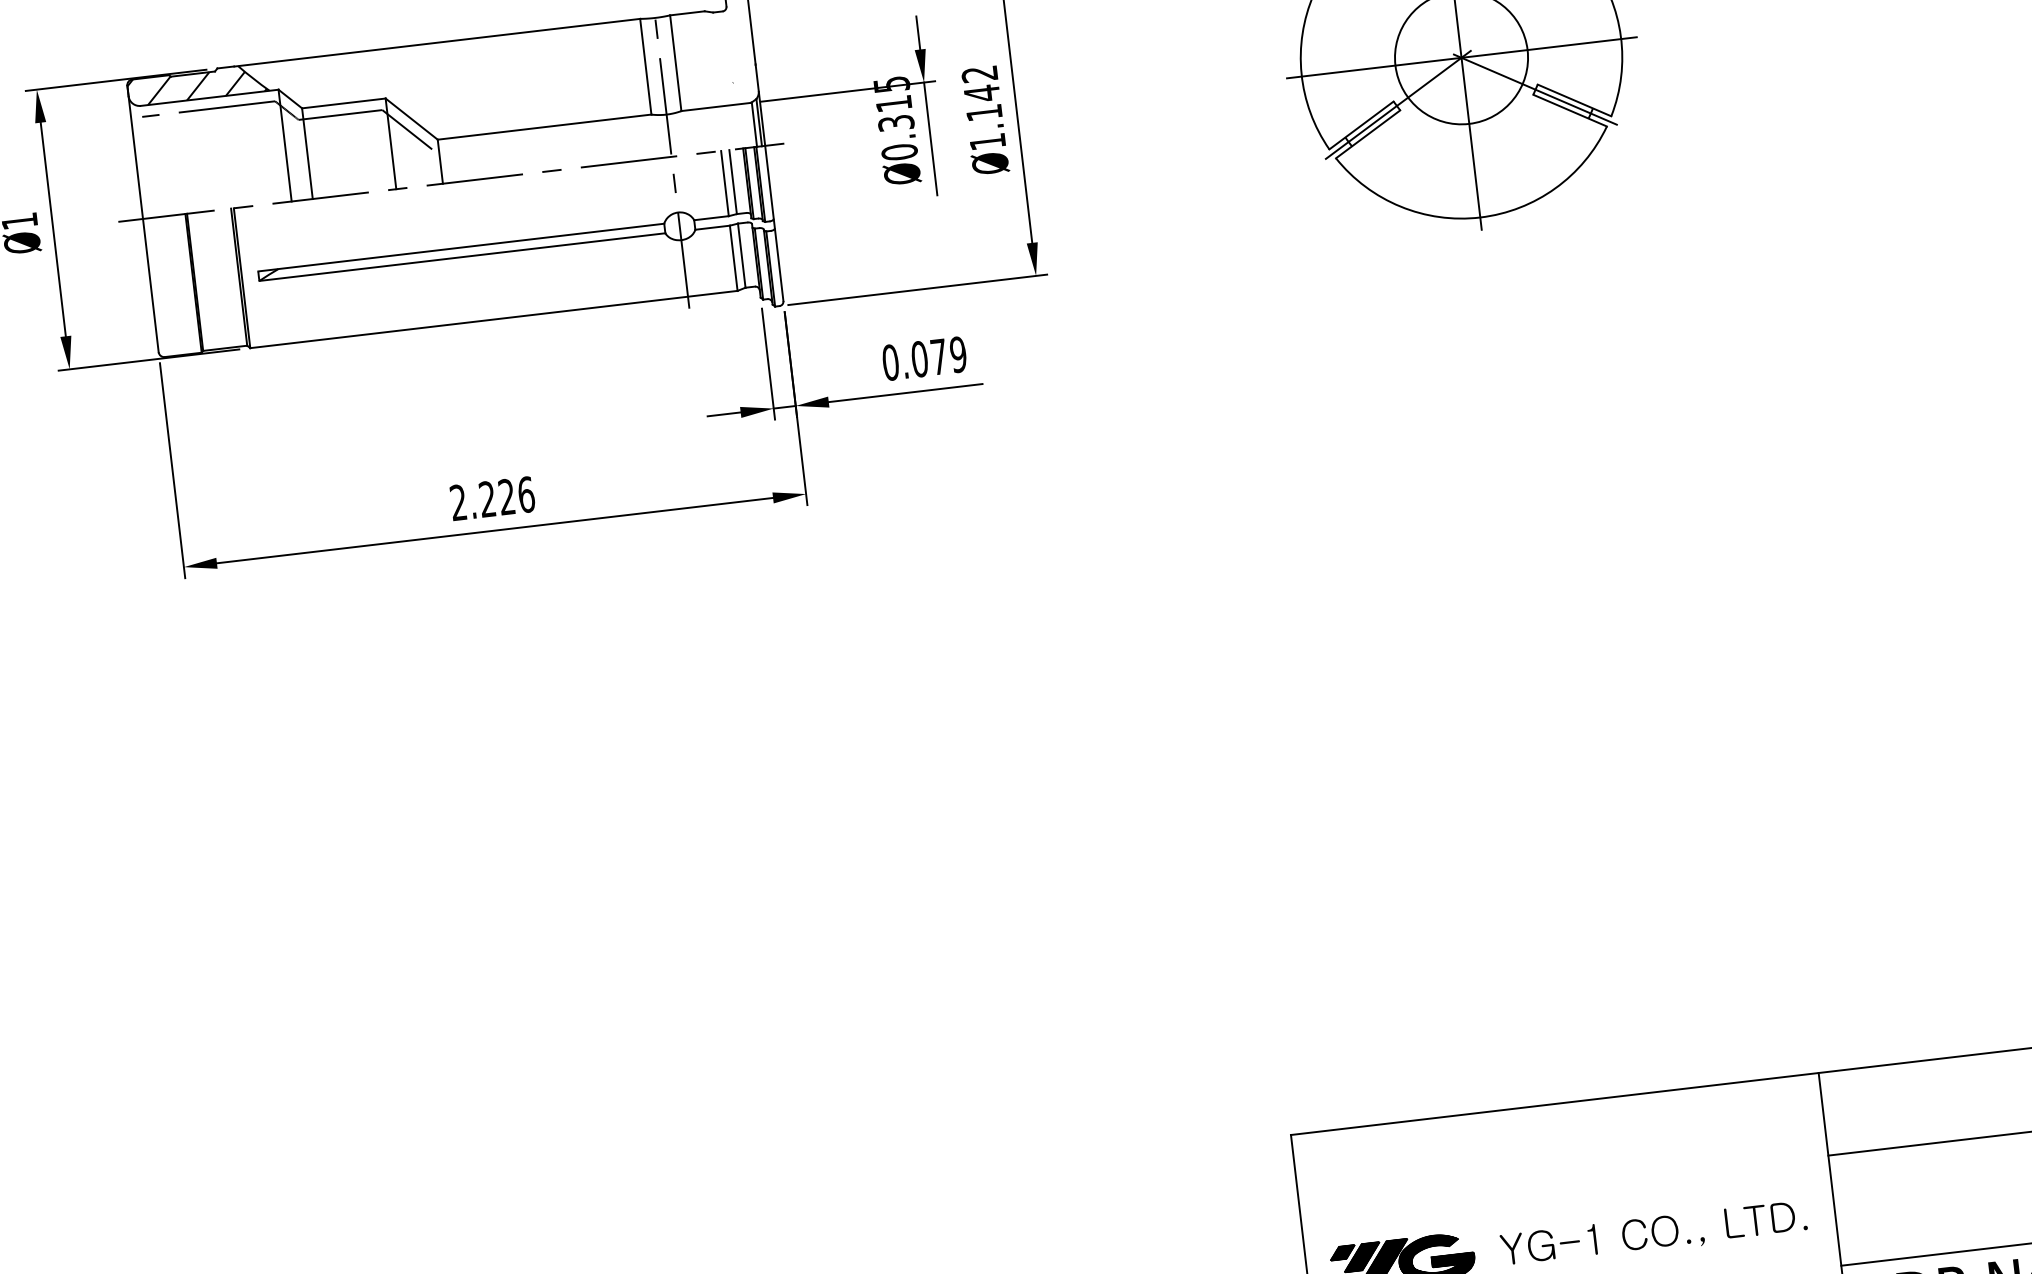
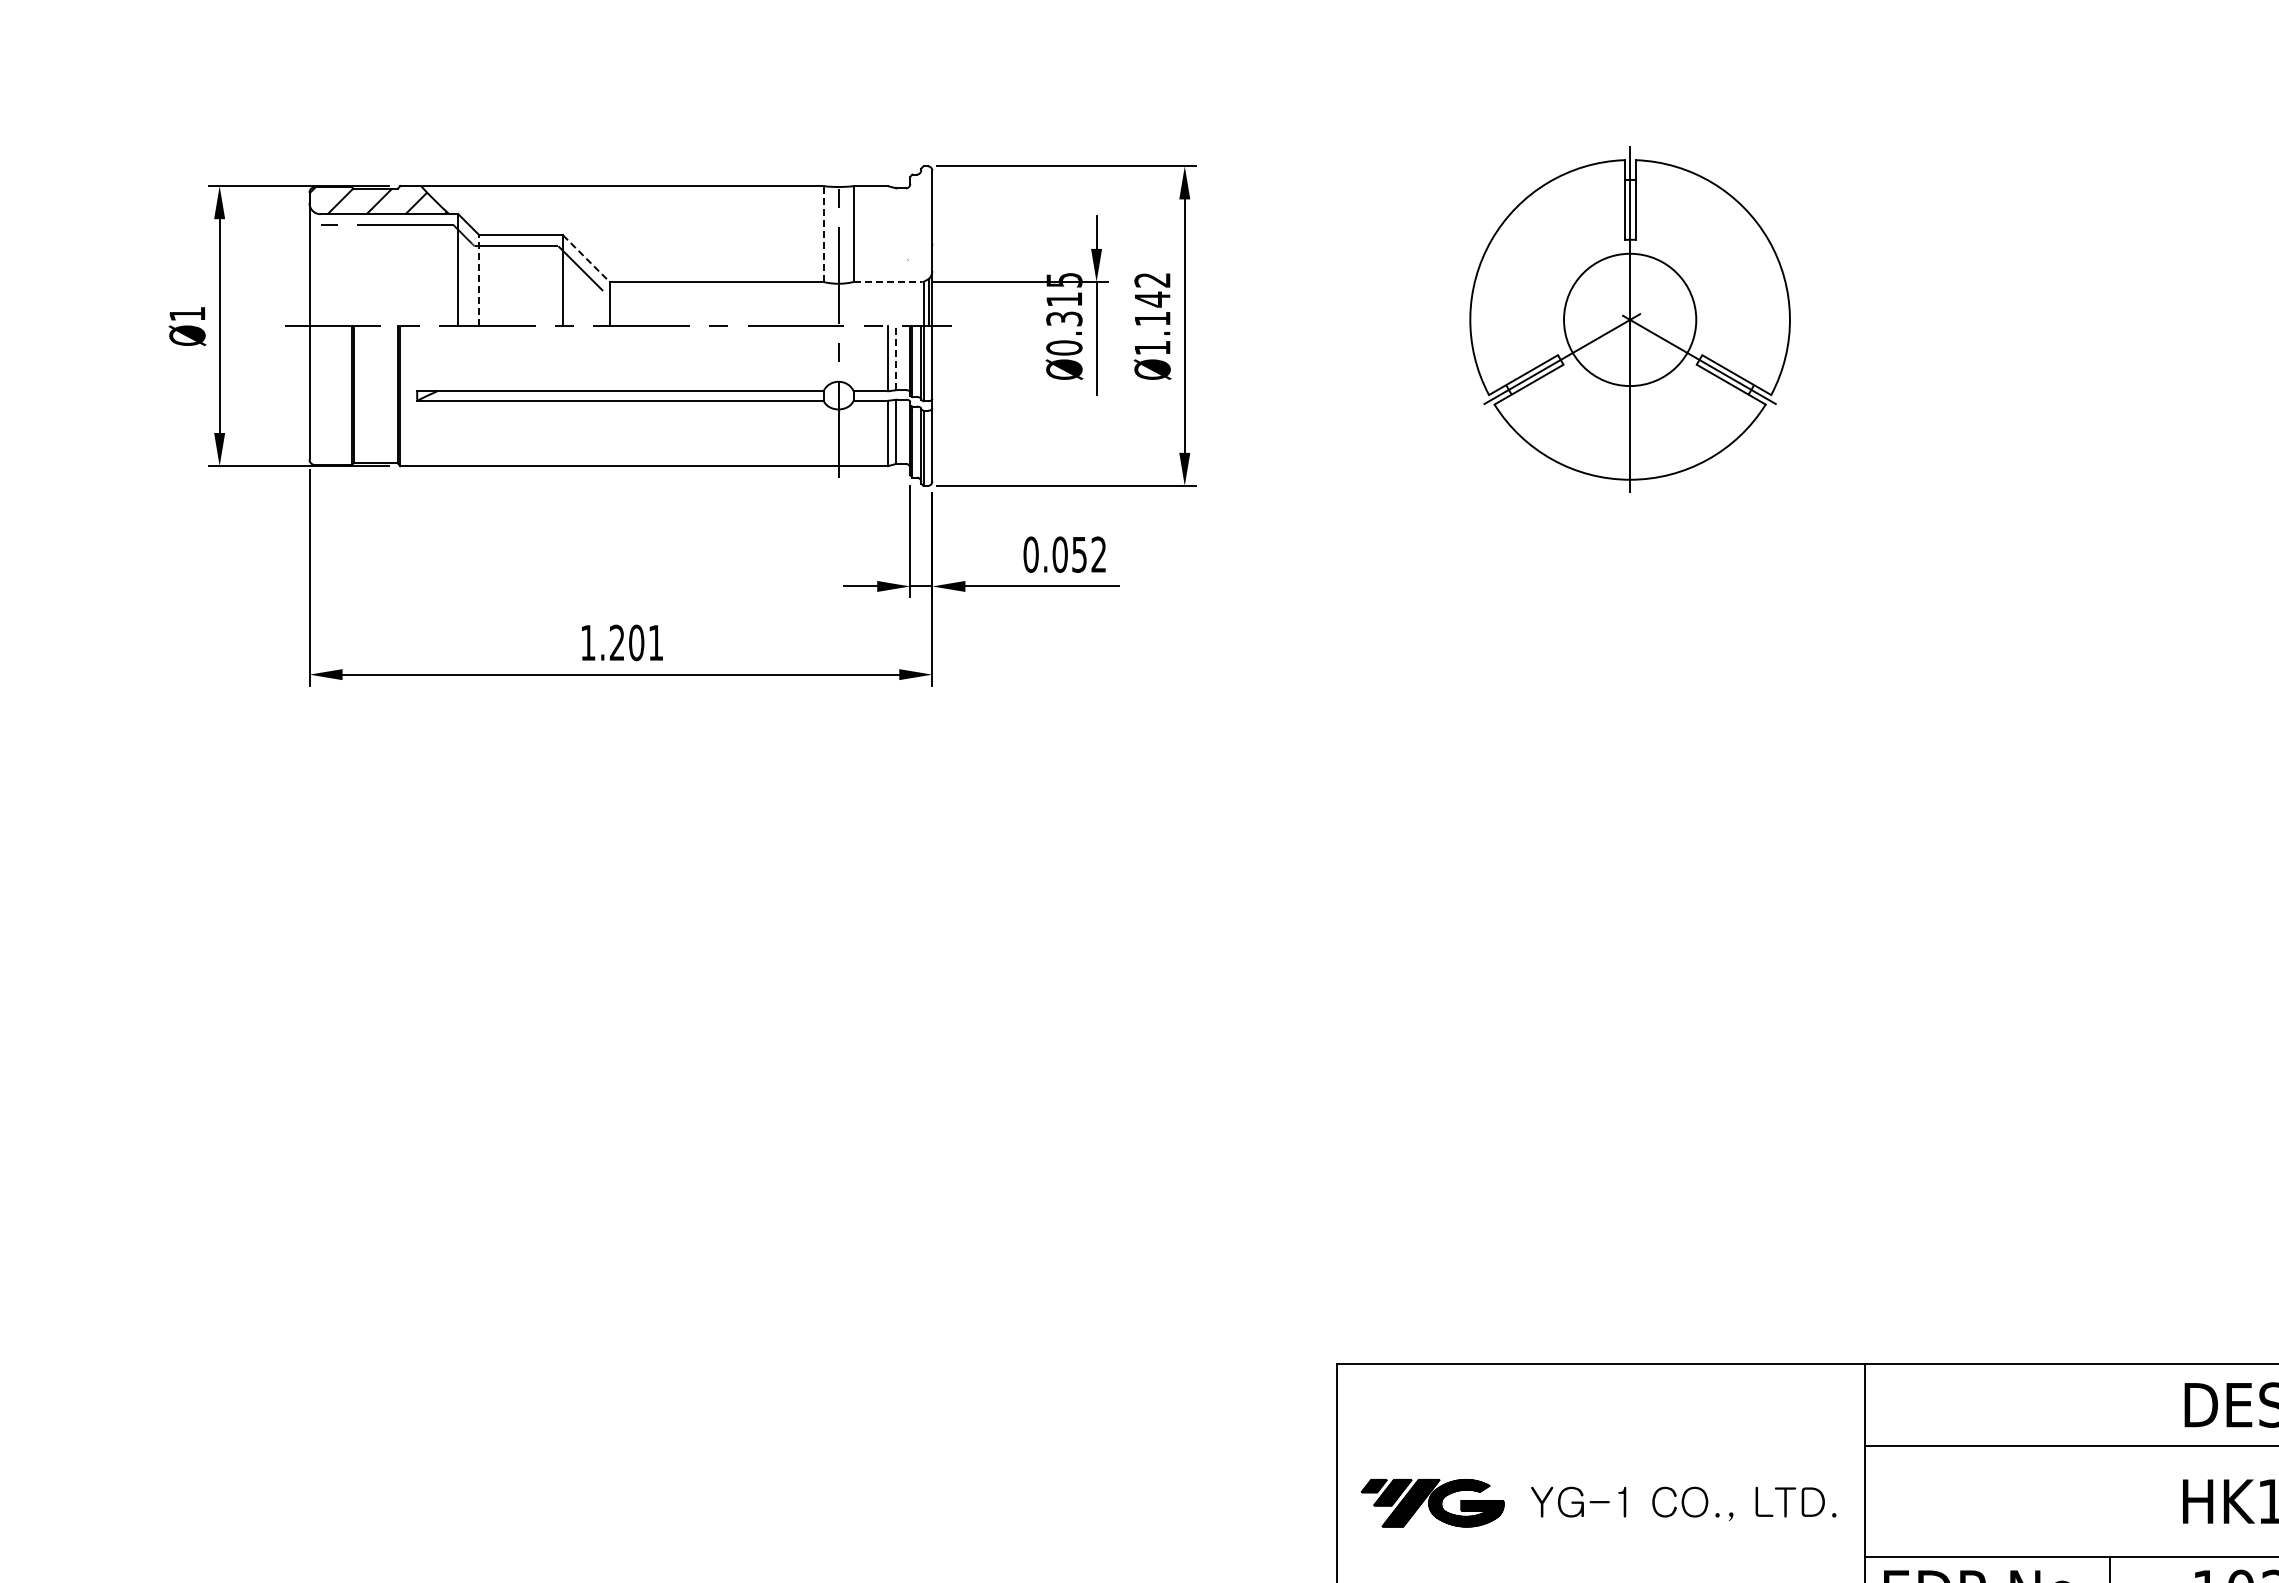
line: (1461, 57) -> (1630, 319), removed
line: (645, 67) -> (823, 234), solid -> dashed
line: (716, 106) -> (888, 281), solid -> dashed
line: (411, 119) -> (586, 259), solid -> dashed
line: (307, 153) -> (479, 280), solid -> dashed
line: (733, 181) -> (896, 357), solid -> dashed
text: (948, 355) -> (1089, 554), 0.079 -> 0.052
text: (491, 498) -> (621, 642), 2.226 -> 1.201

